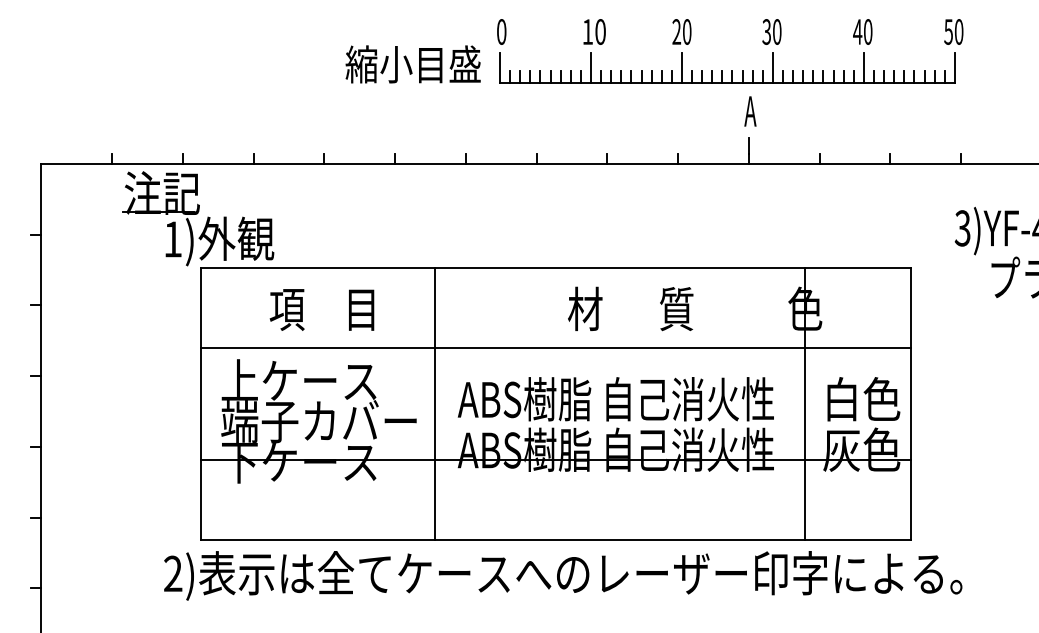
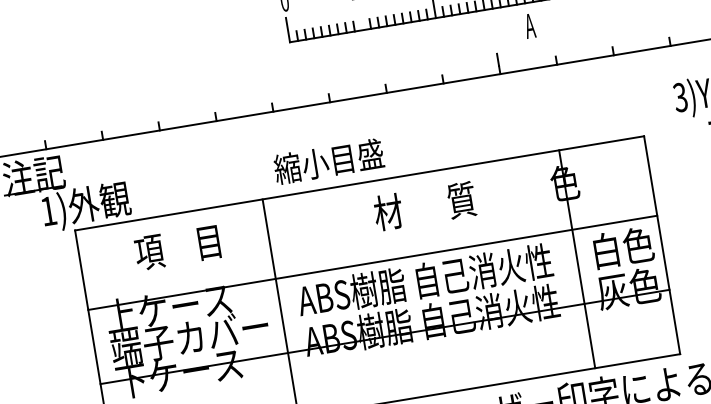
text: (412, 64) -> (328, 161), moved
line: (590, 67) -> (360, 17), removed
text: (750, 111) -> (530, 26), moved
line: (555, 348) -> (372, 263), moved

